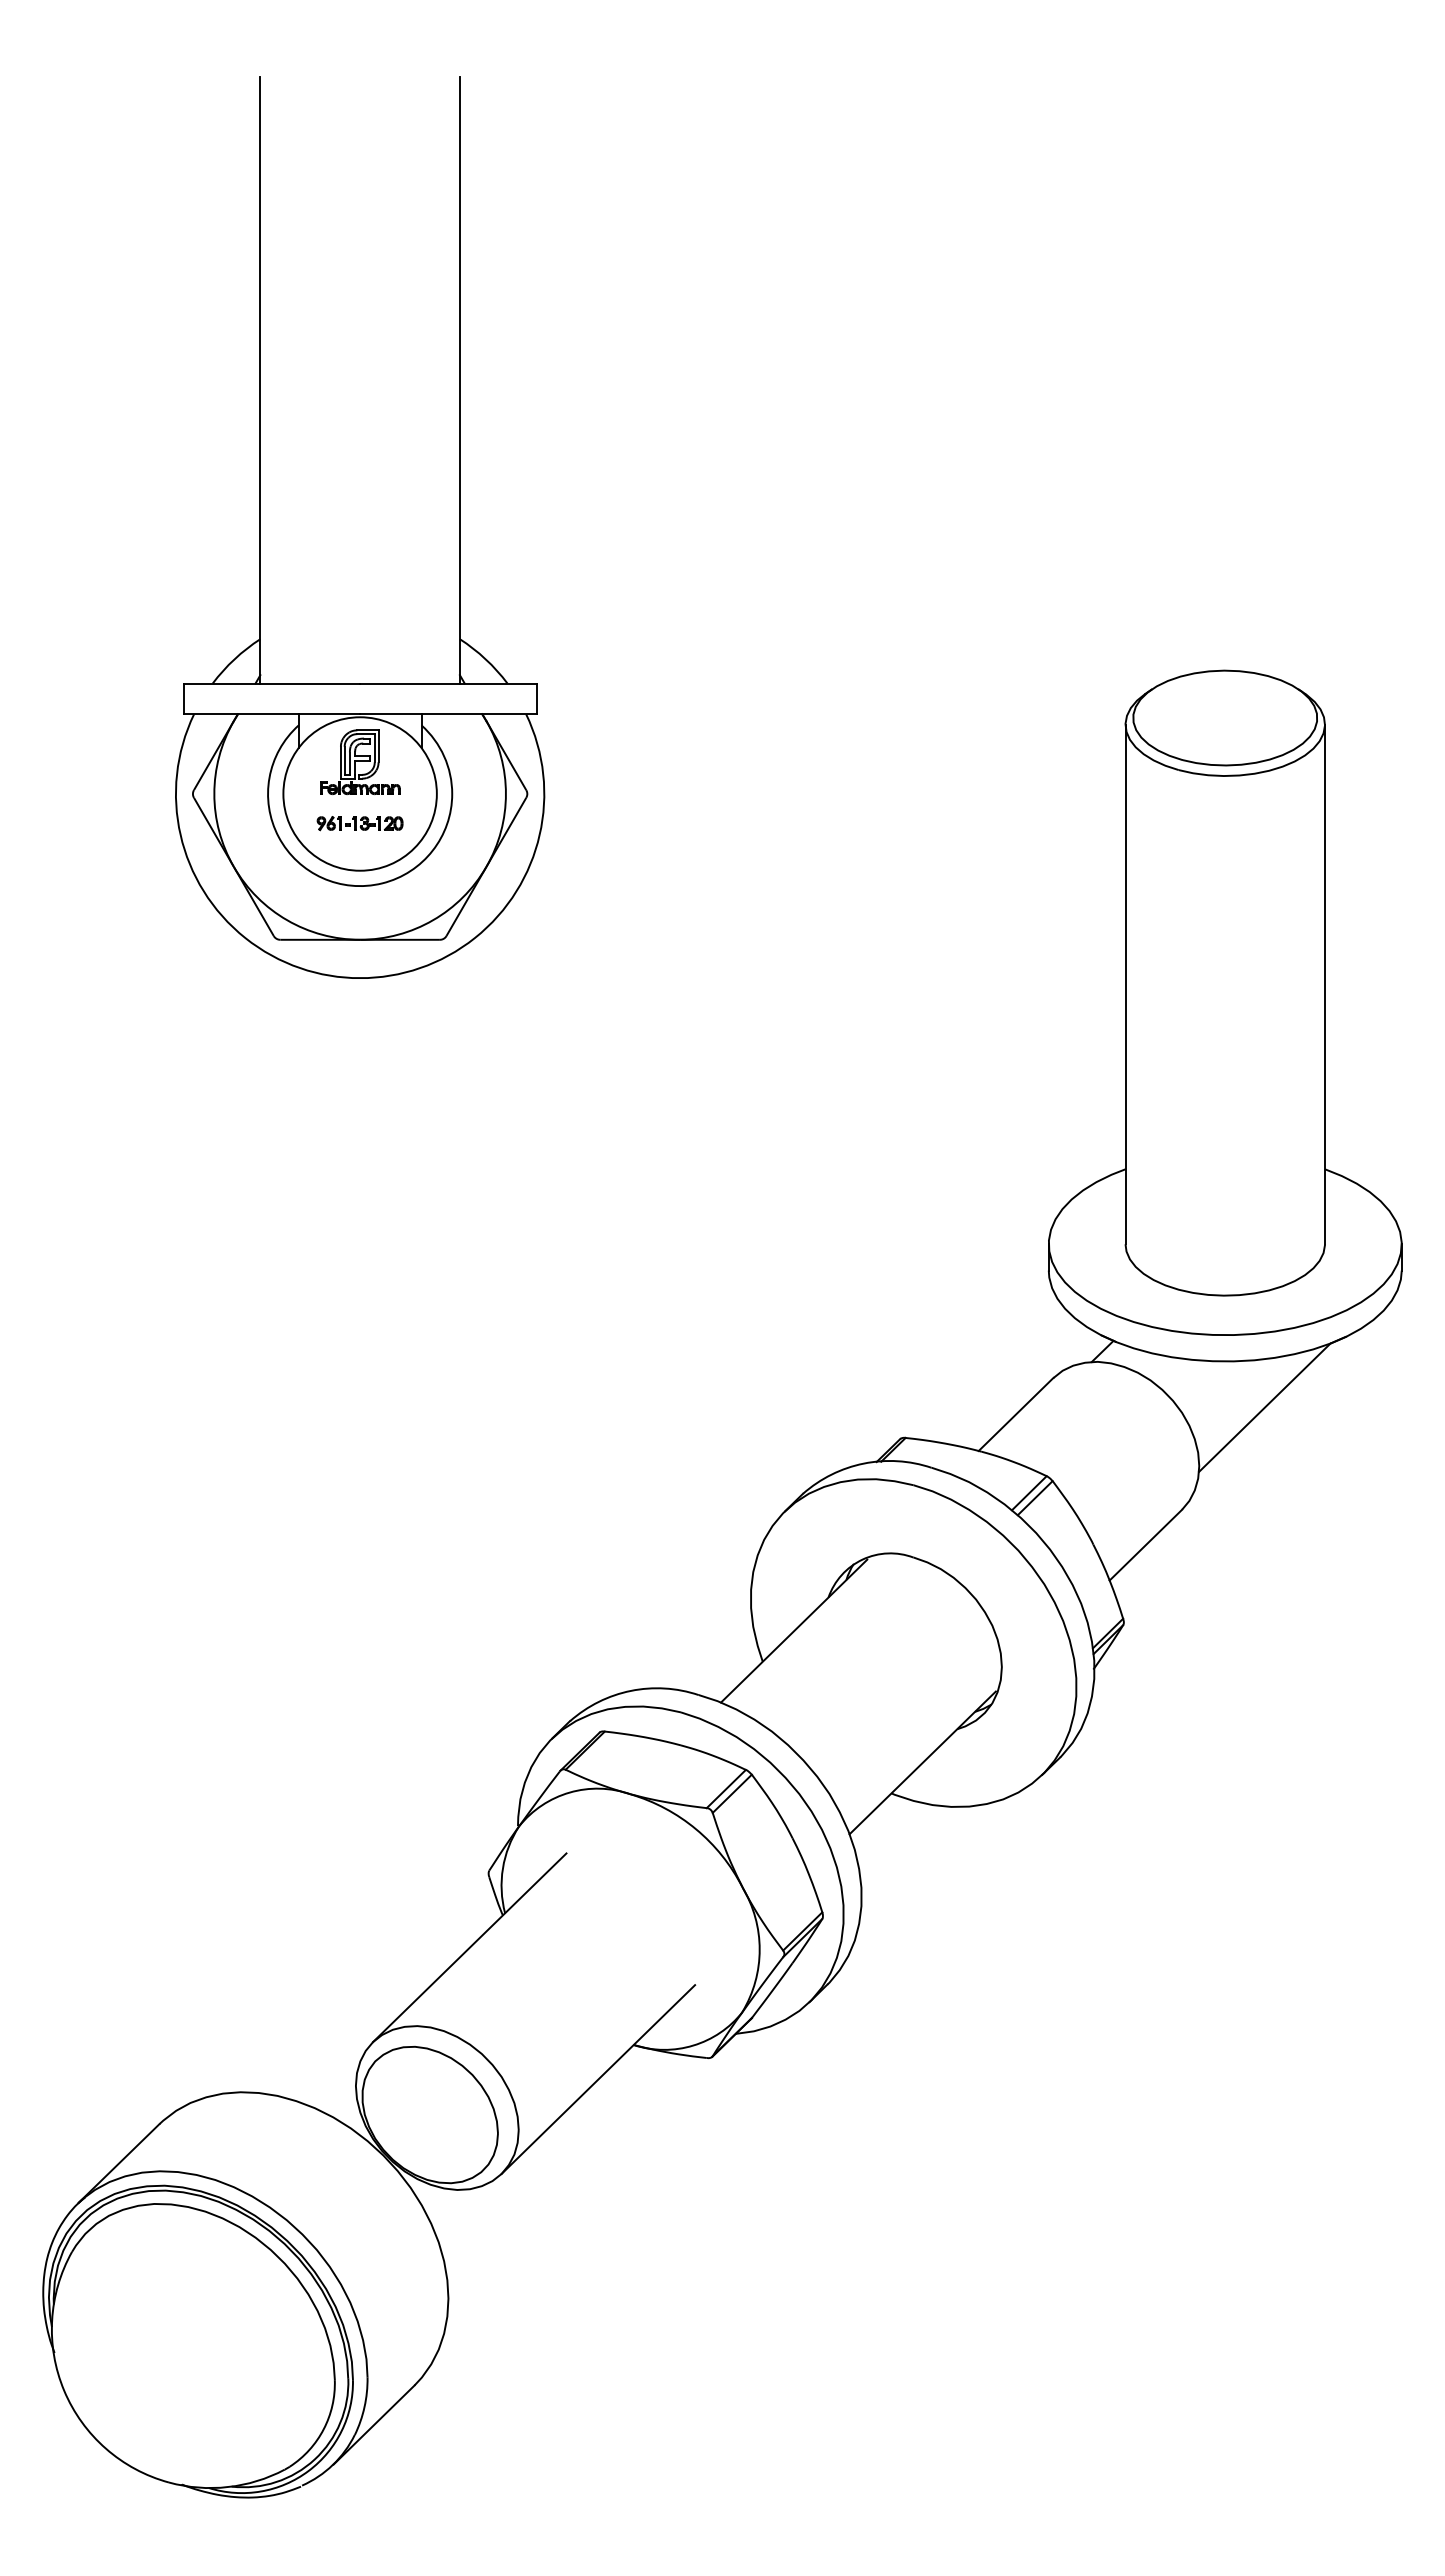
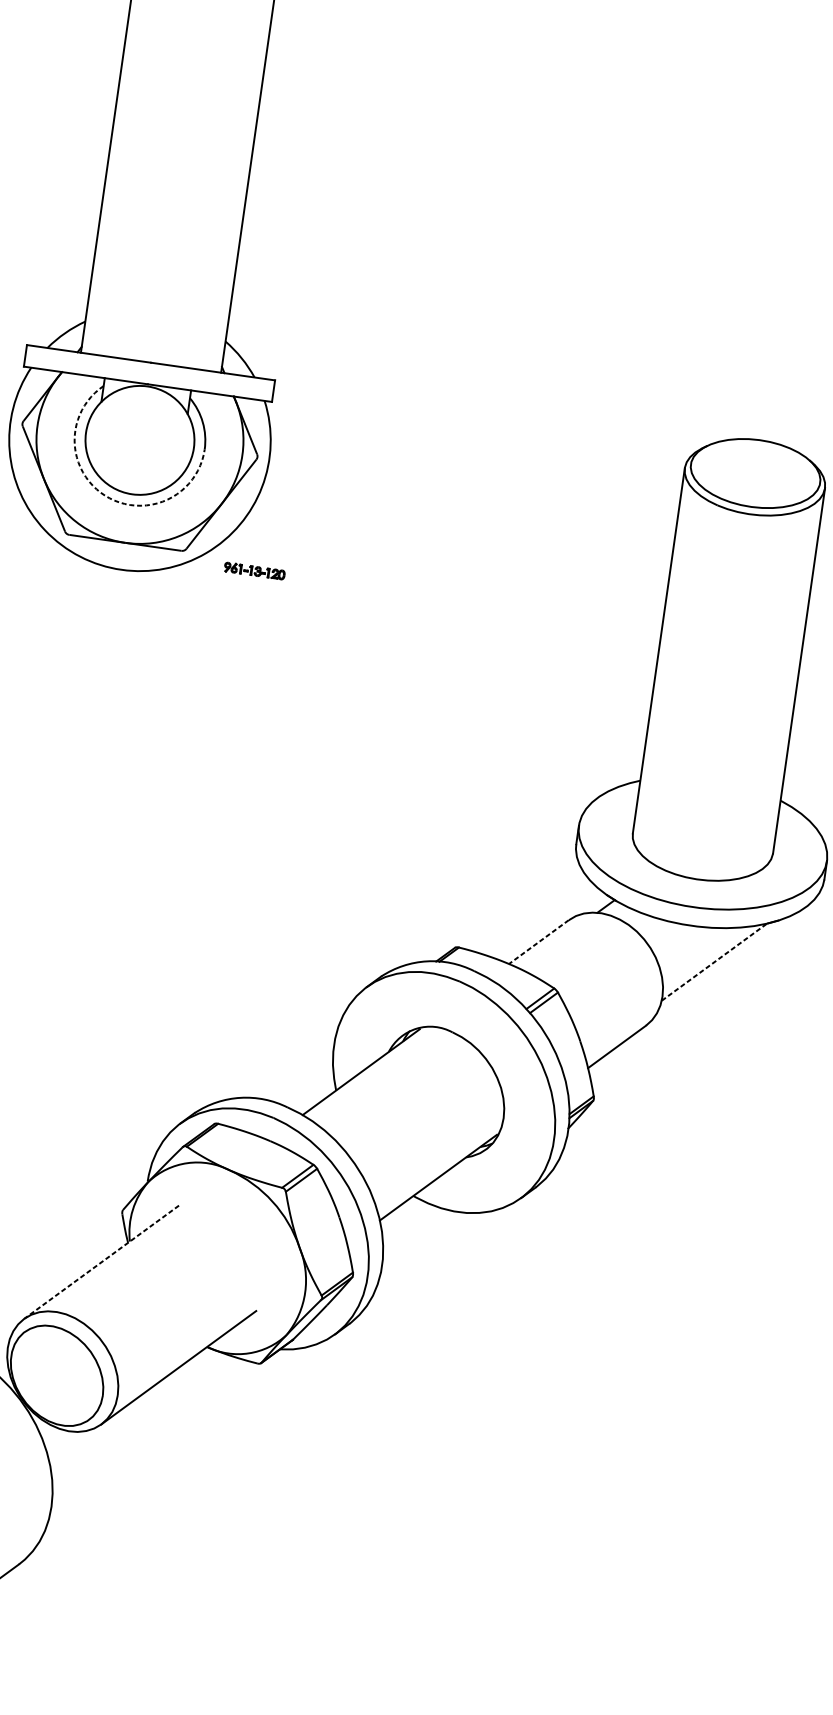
part: (360, 762) -> (143, 418), removed
part: (359, 823) -> (254, 571), moved
arc: (322, 878) -> (105, 496), solid -> dashed
line: (1264, 1407) -> (714, 962), solid -> dashed
line: (1015, 1414) -> (538, 942), solid -> dashed
line: (469, 1948) -> (101, 1262), solid -> dashed

